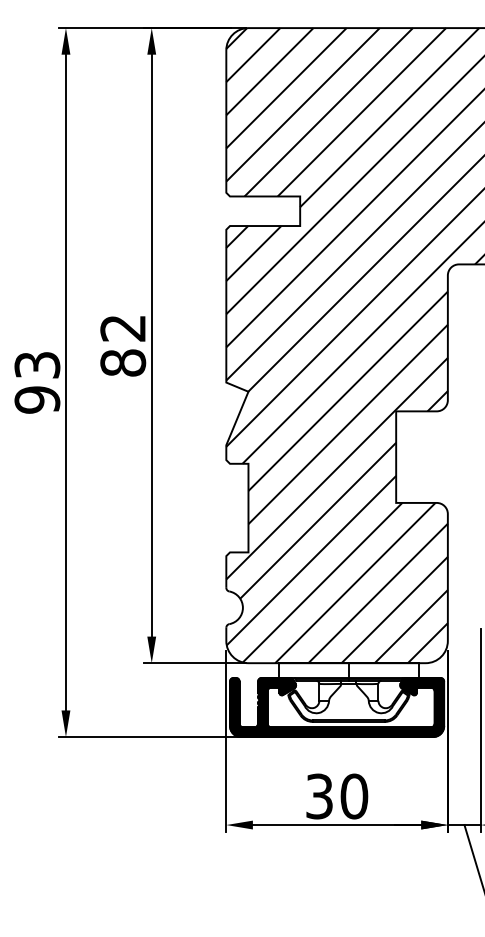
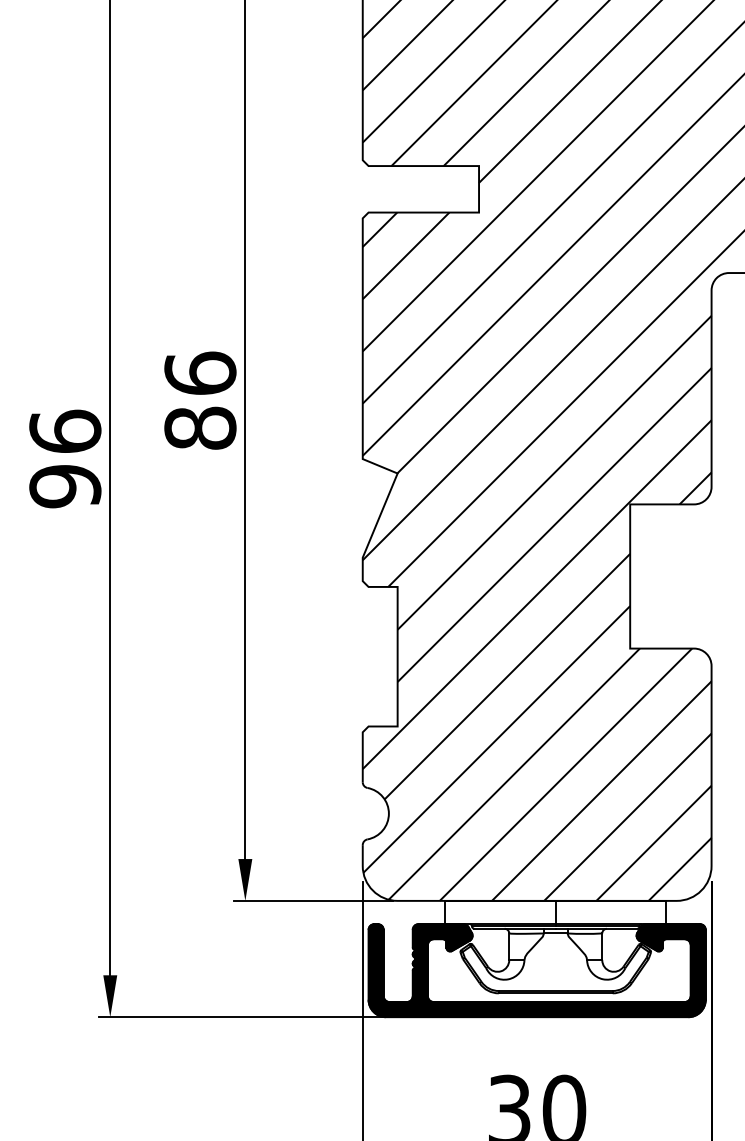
text: (123, 327) -> (200, 372), 82 -> 86
text: (37, 364) -> (65, 430), 93 -> 96

